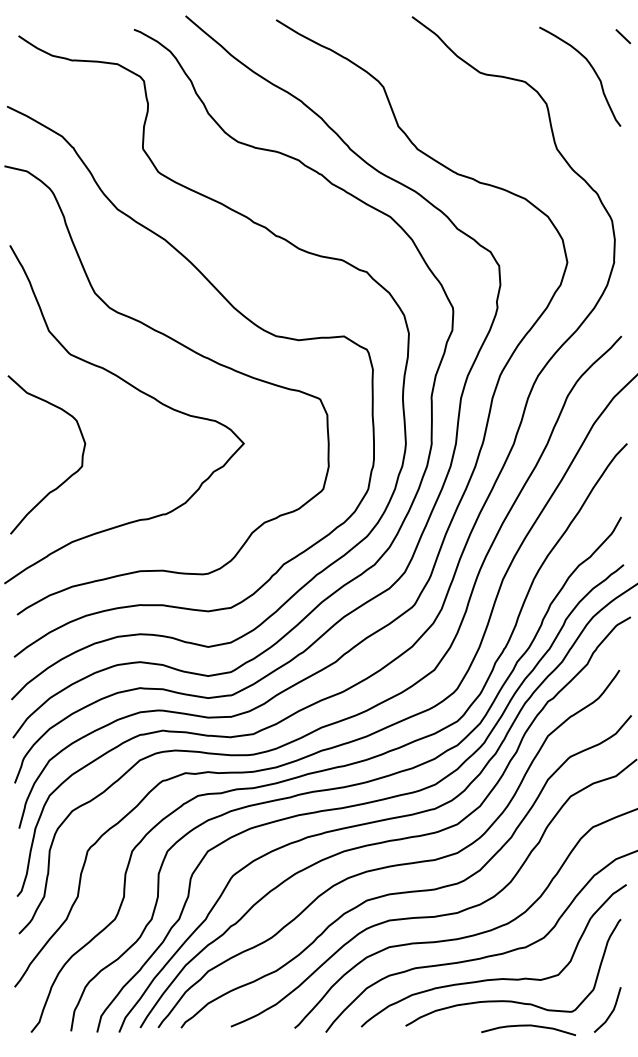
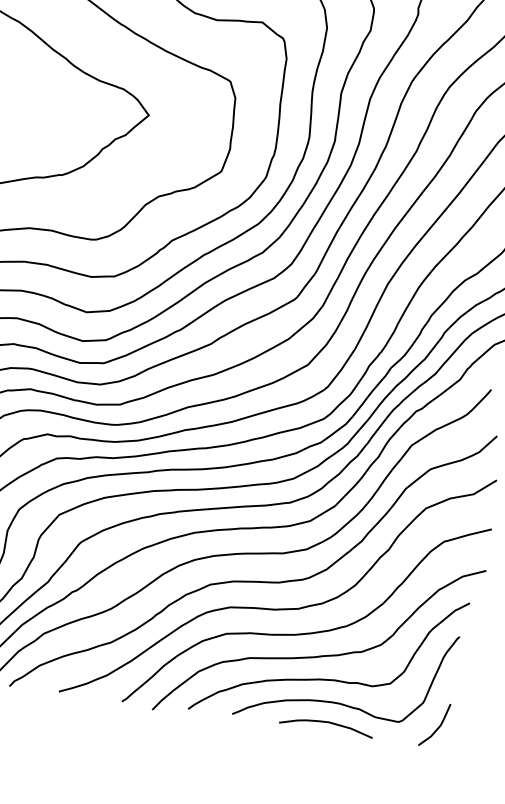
curve: (528, 1026) -> (326, 723), moved

